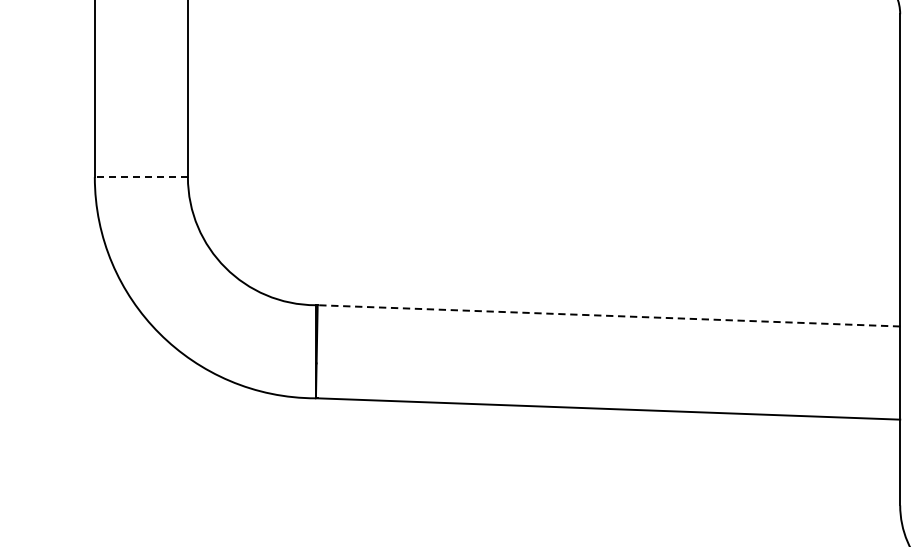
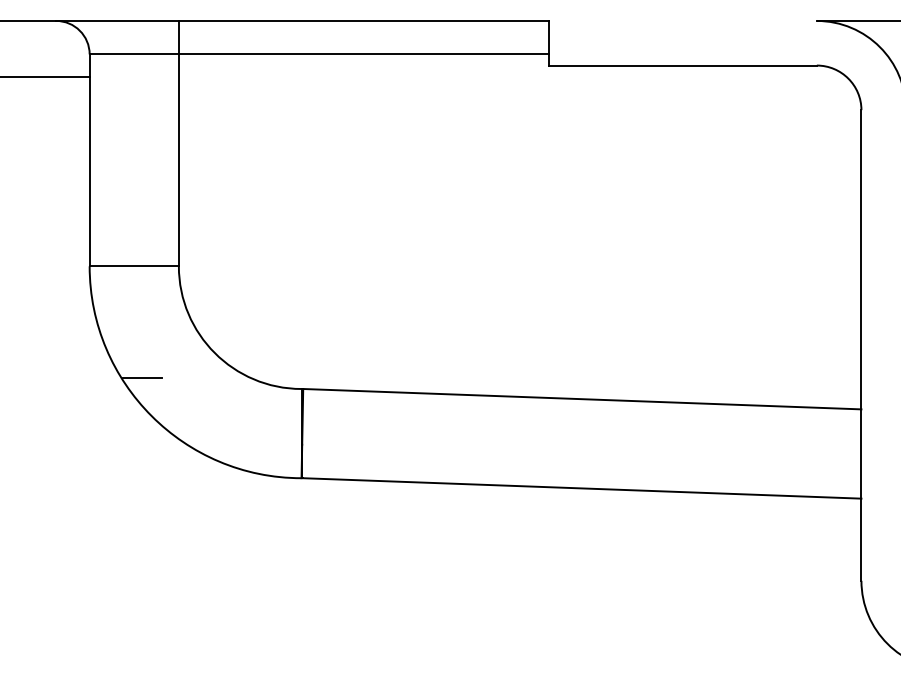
line: (141, 177) -> (134, 266), dashed -> solid
line: (149, 293) -> (142, 377), added
line: (608, 316) -> (581, 399), dashed -> solid

